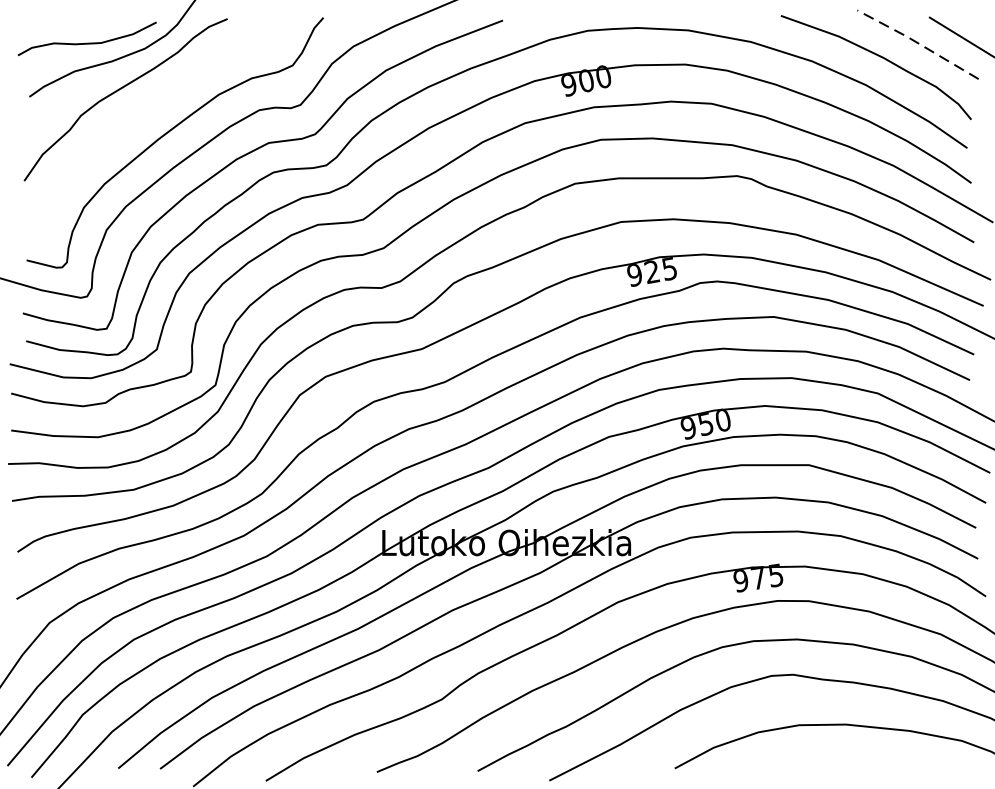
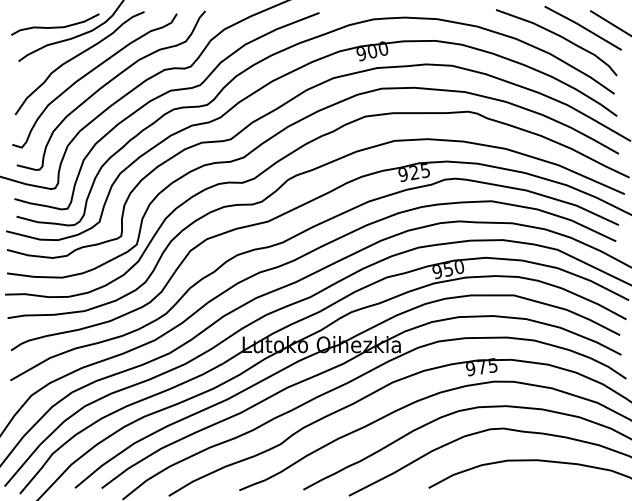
line: (918, 43) -> (583, 27), dashed -> solid
curve: (139, 117) -> (88, 74), added

